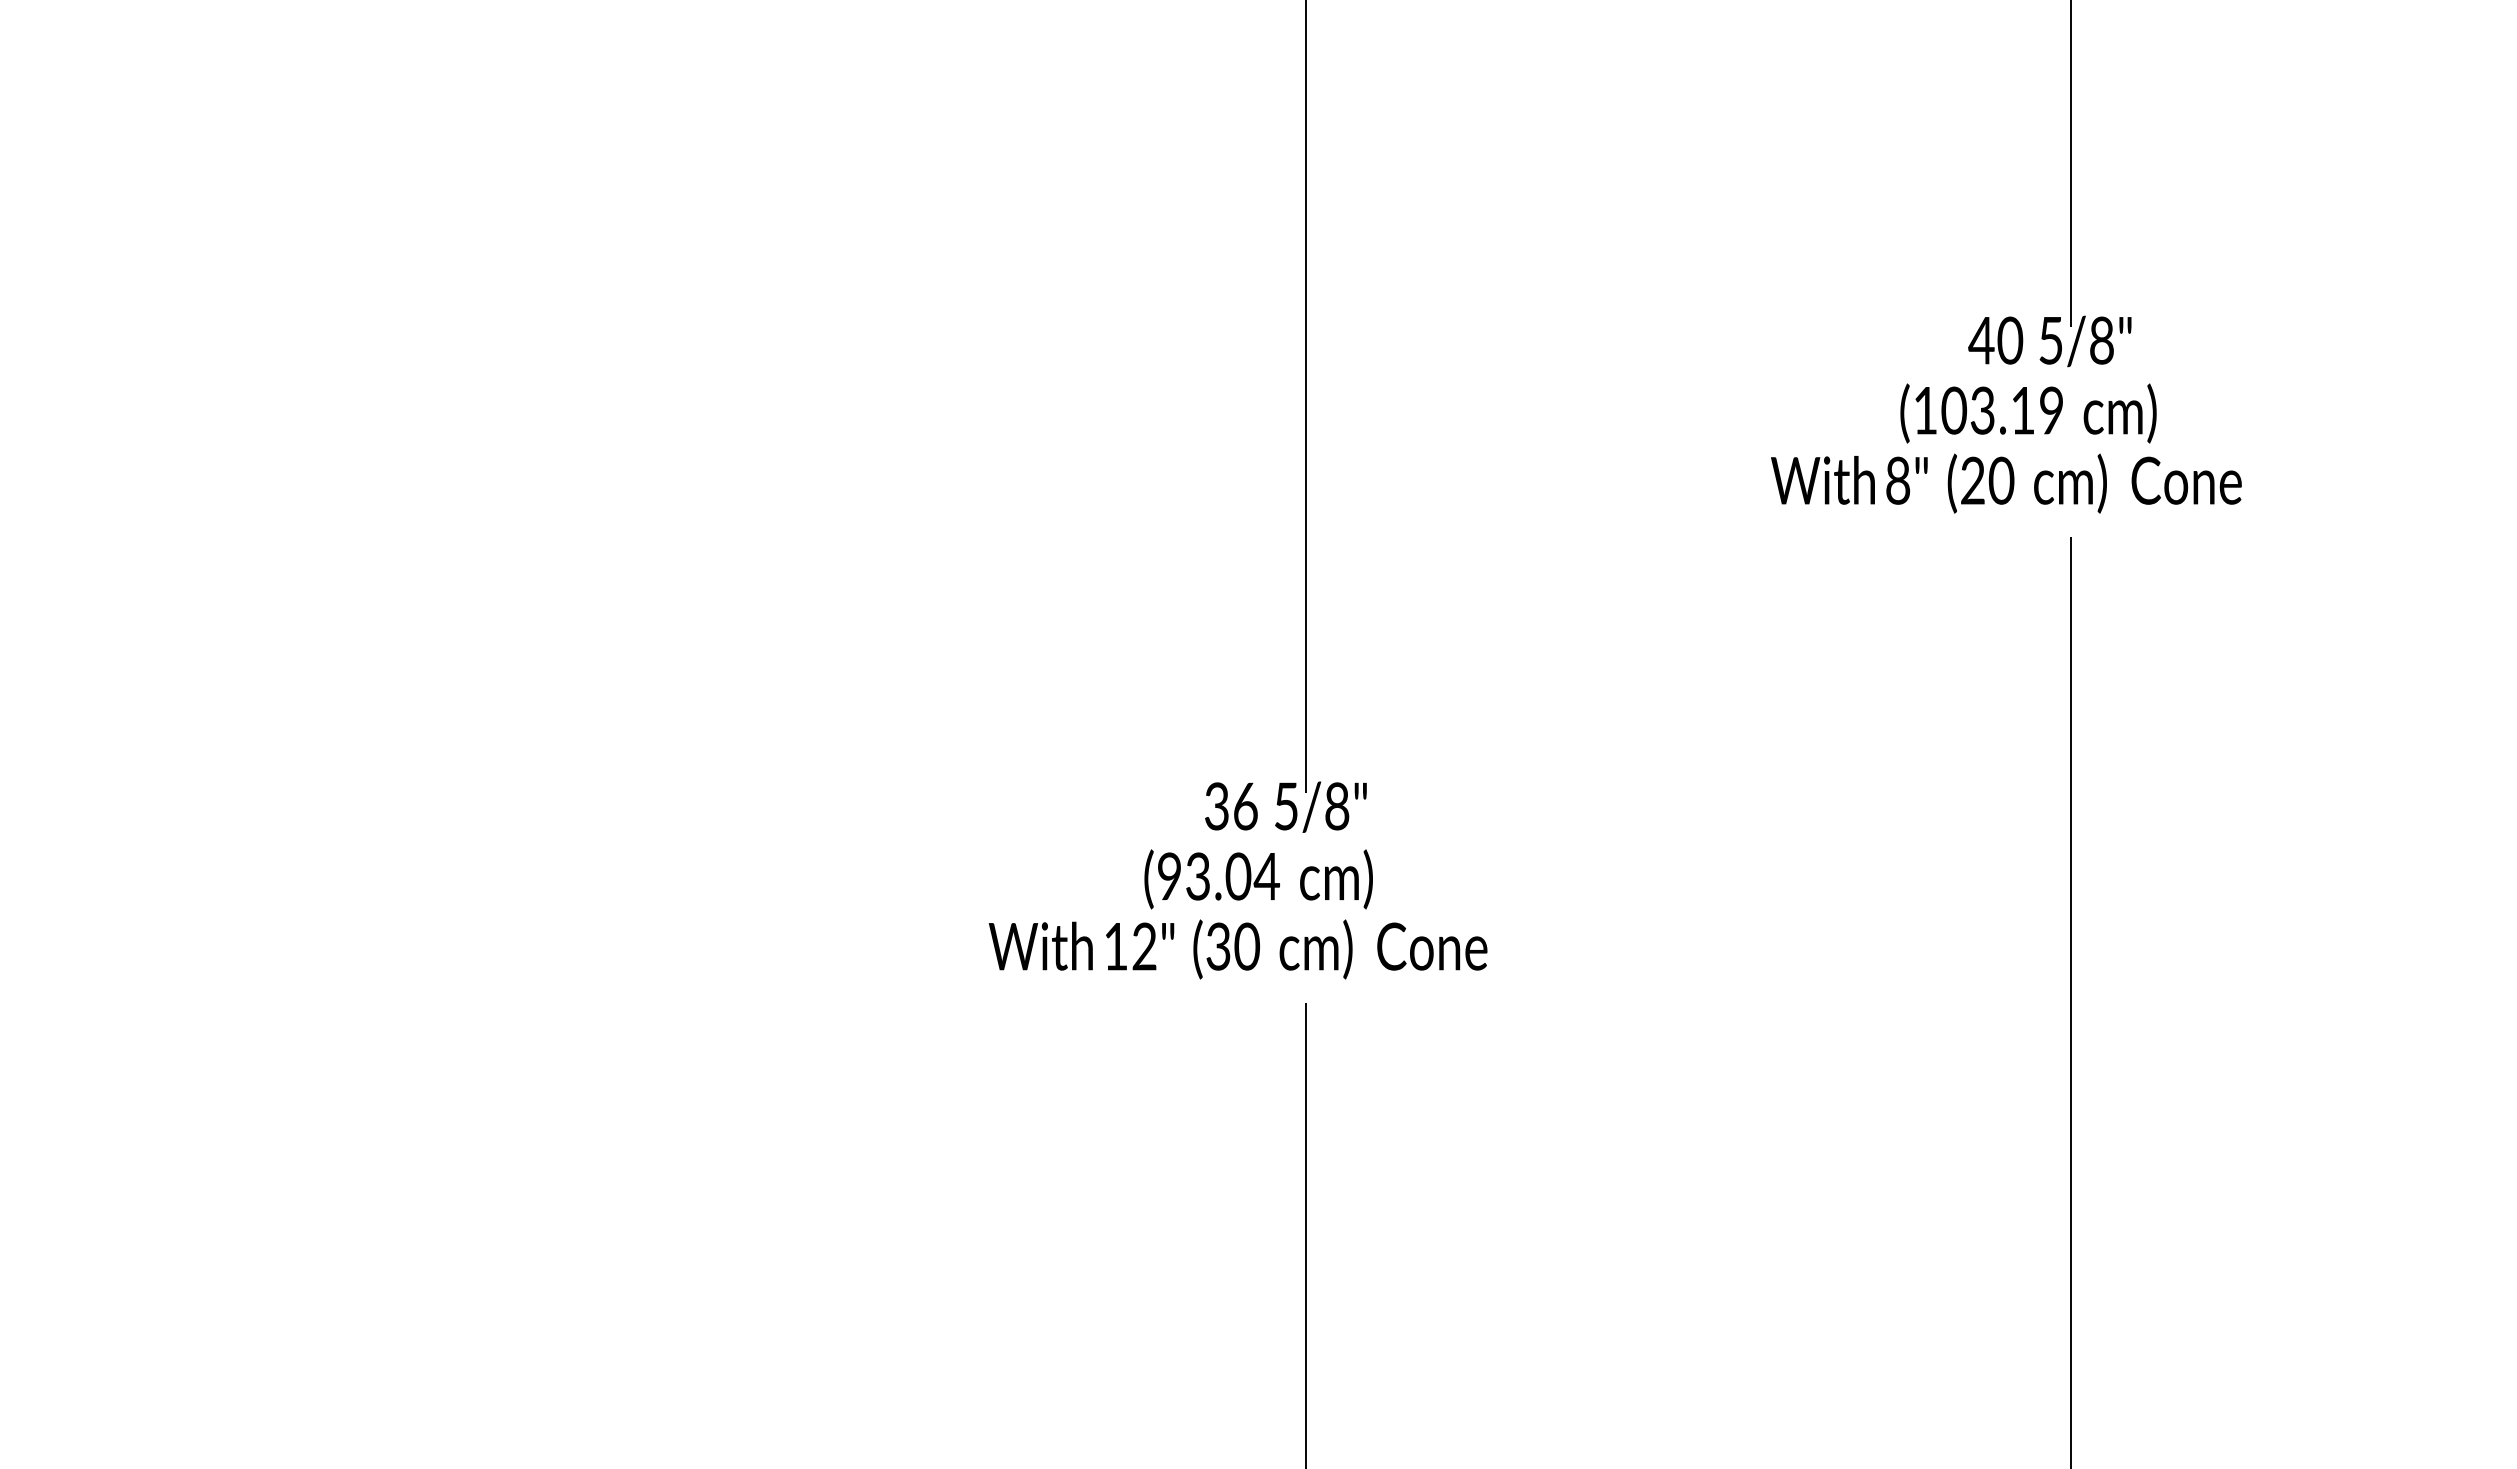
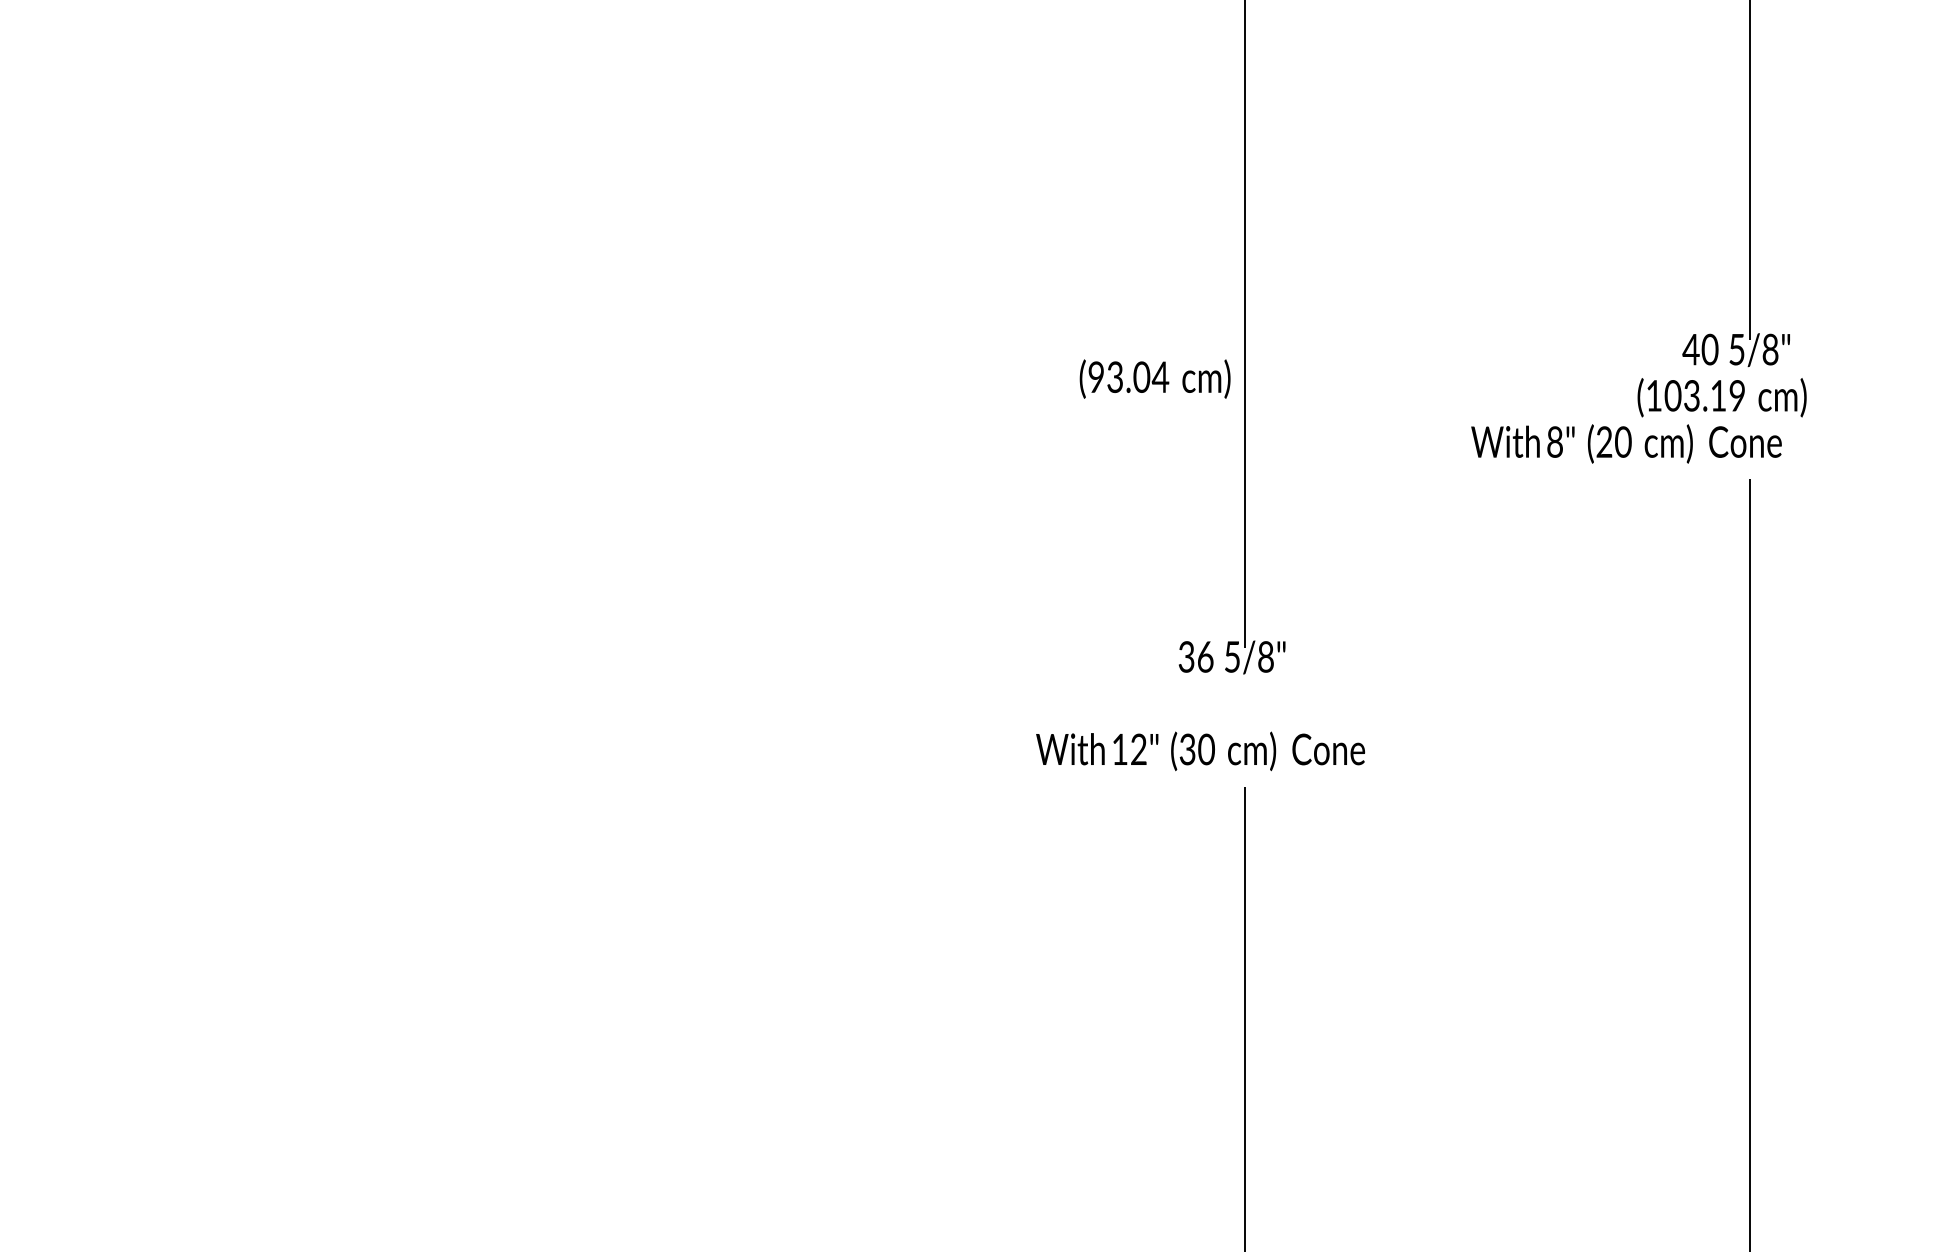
text: (2006, 482) -> (1626, 443), moved
text: (1257, 878) -> (1154, 378), moved

